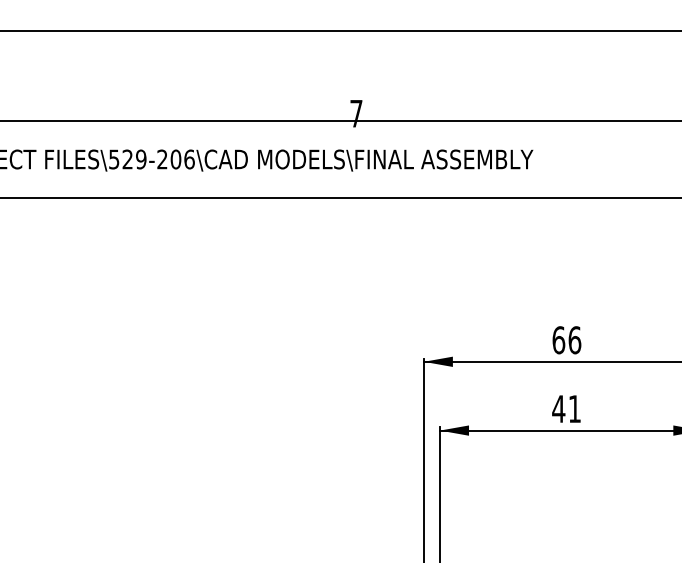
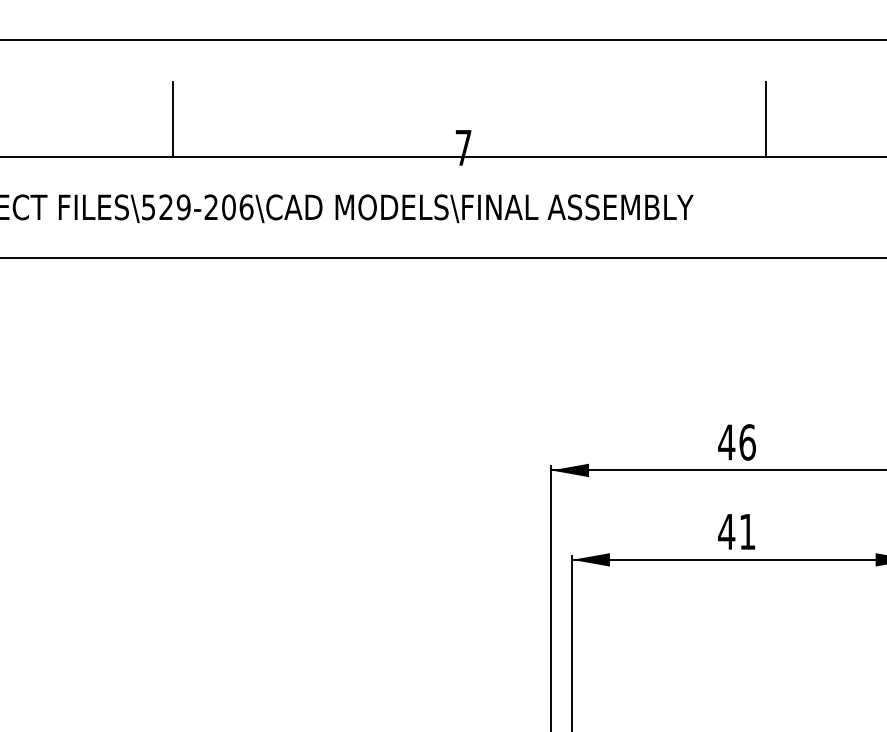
line: (133, 92) -> (173, 120), added
line: (589, 92) -> (766, 120), added
text: (558, 340) -> (726, 442), 66 -> 46

